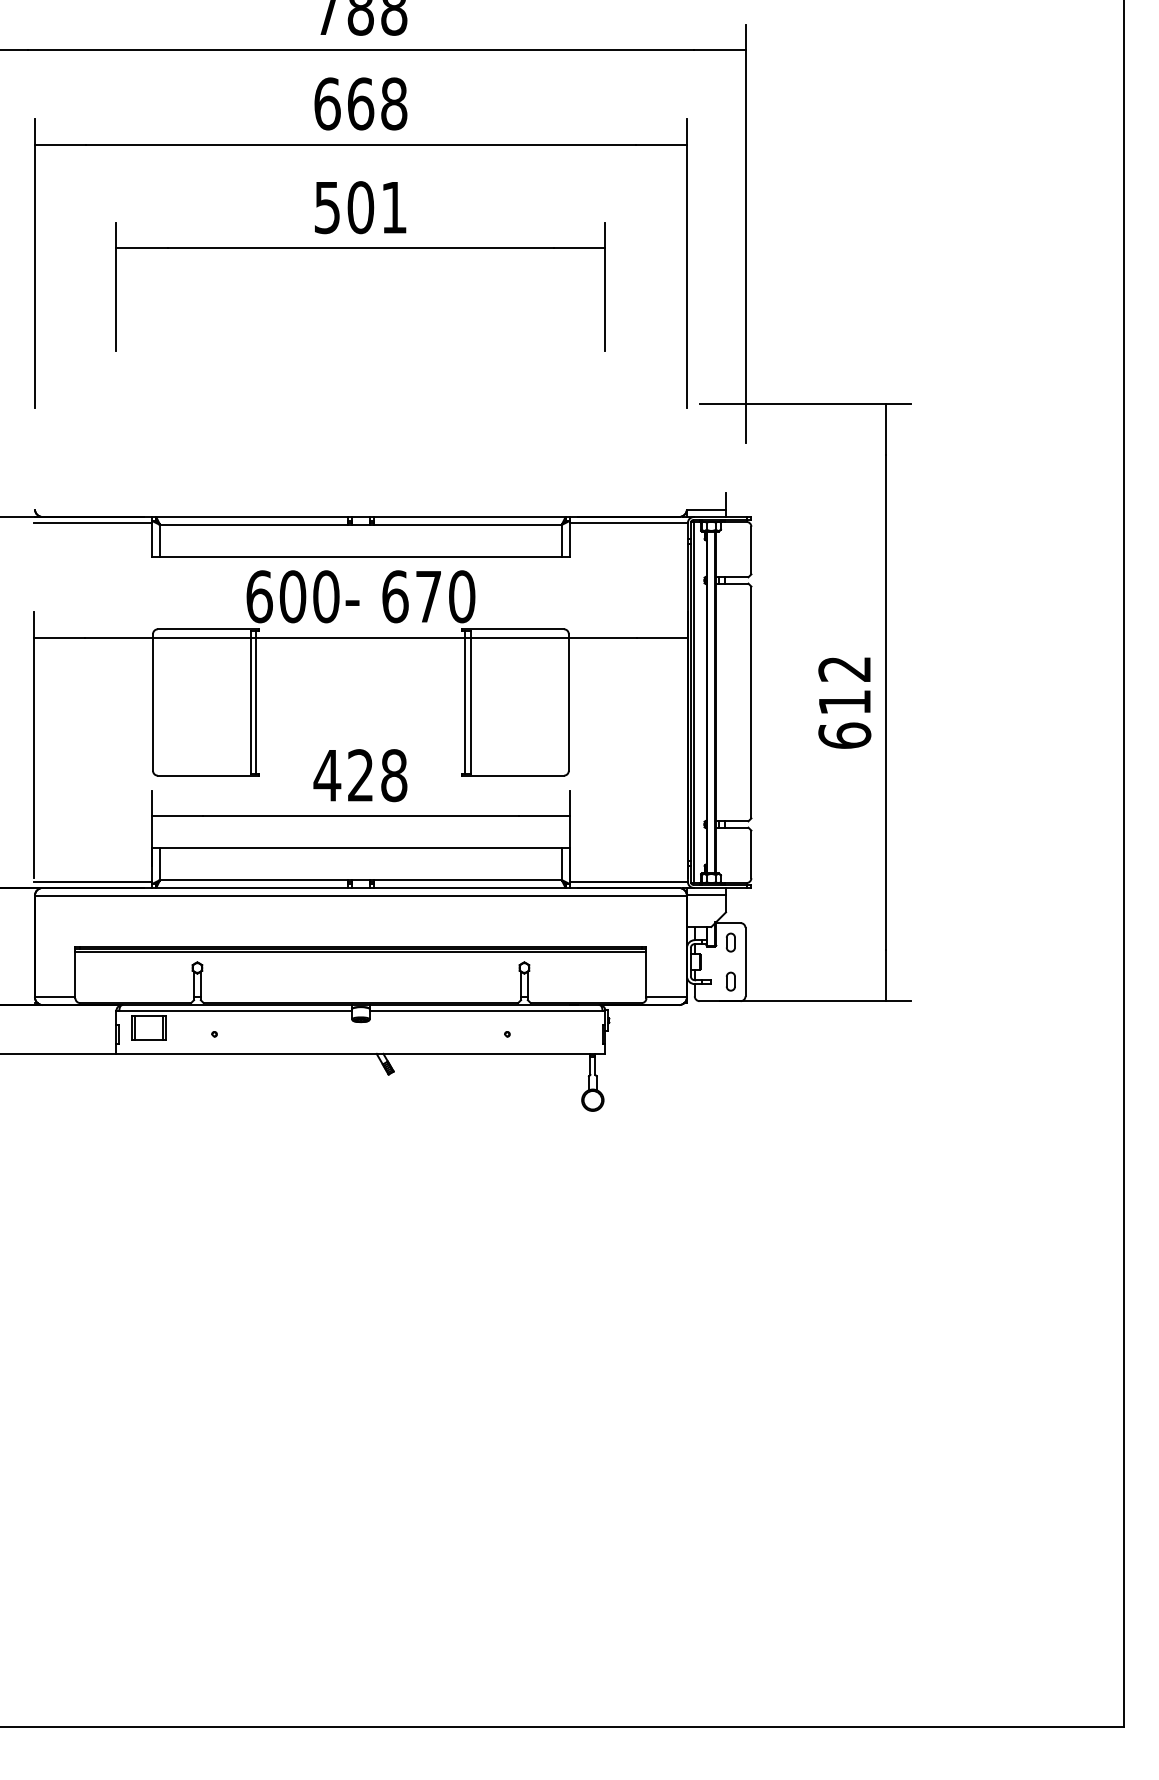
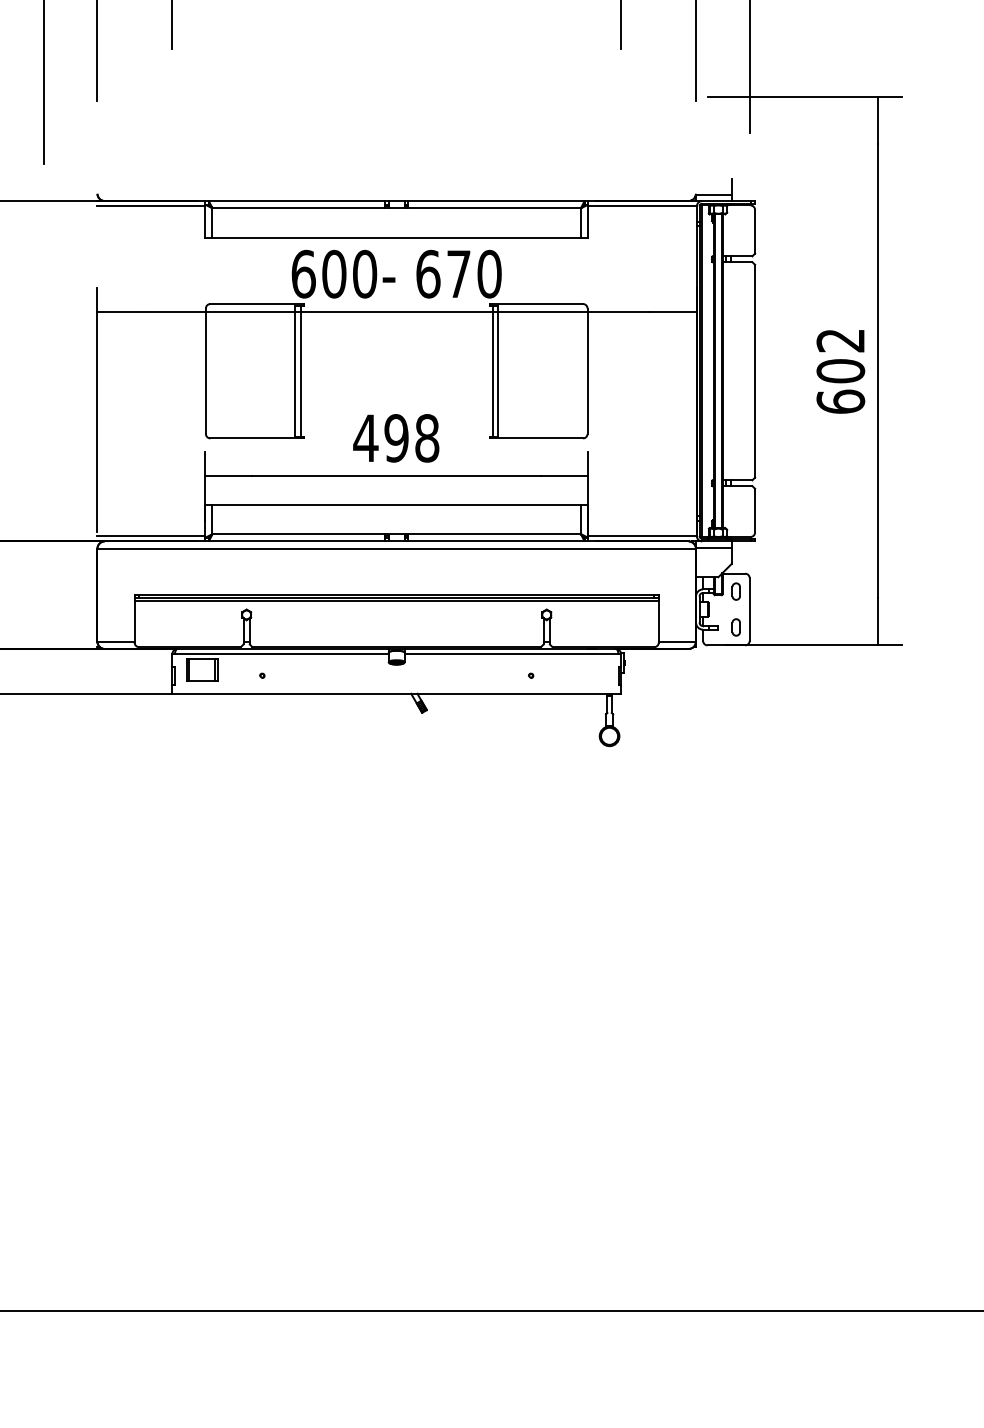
text: (844, 702) -> (840, 371), 612 -> 602
text: (360, 775) -> (396, 438), 428 -> 498

